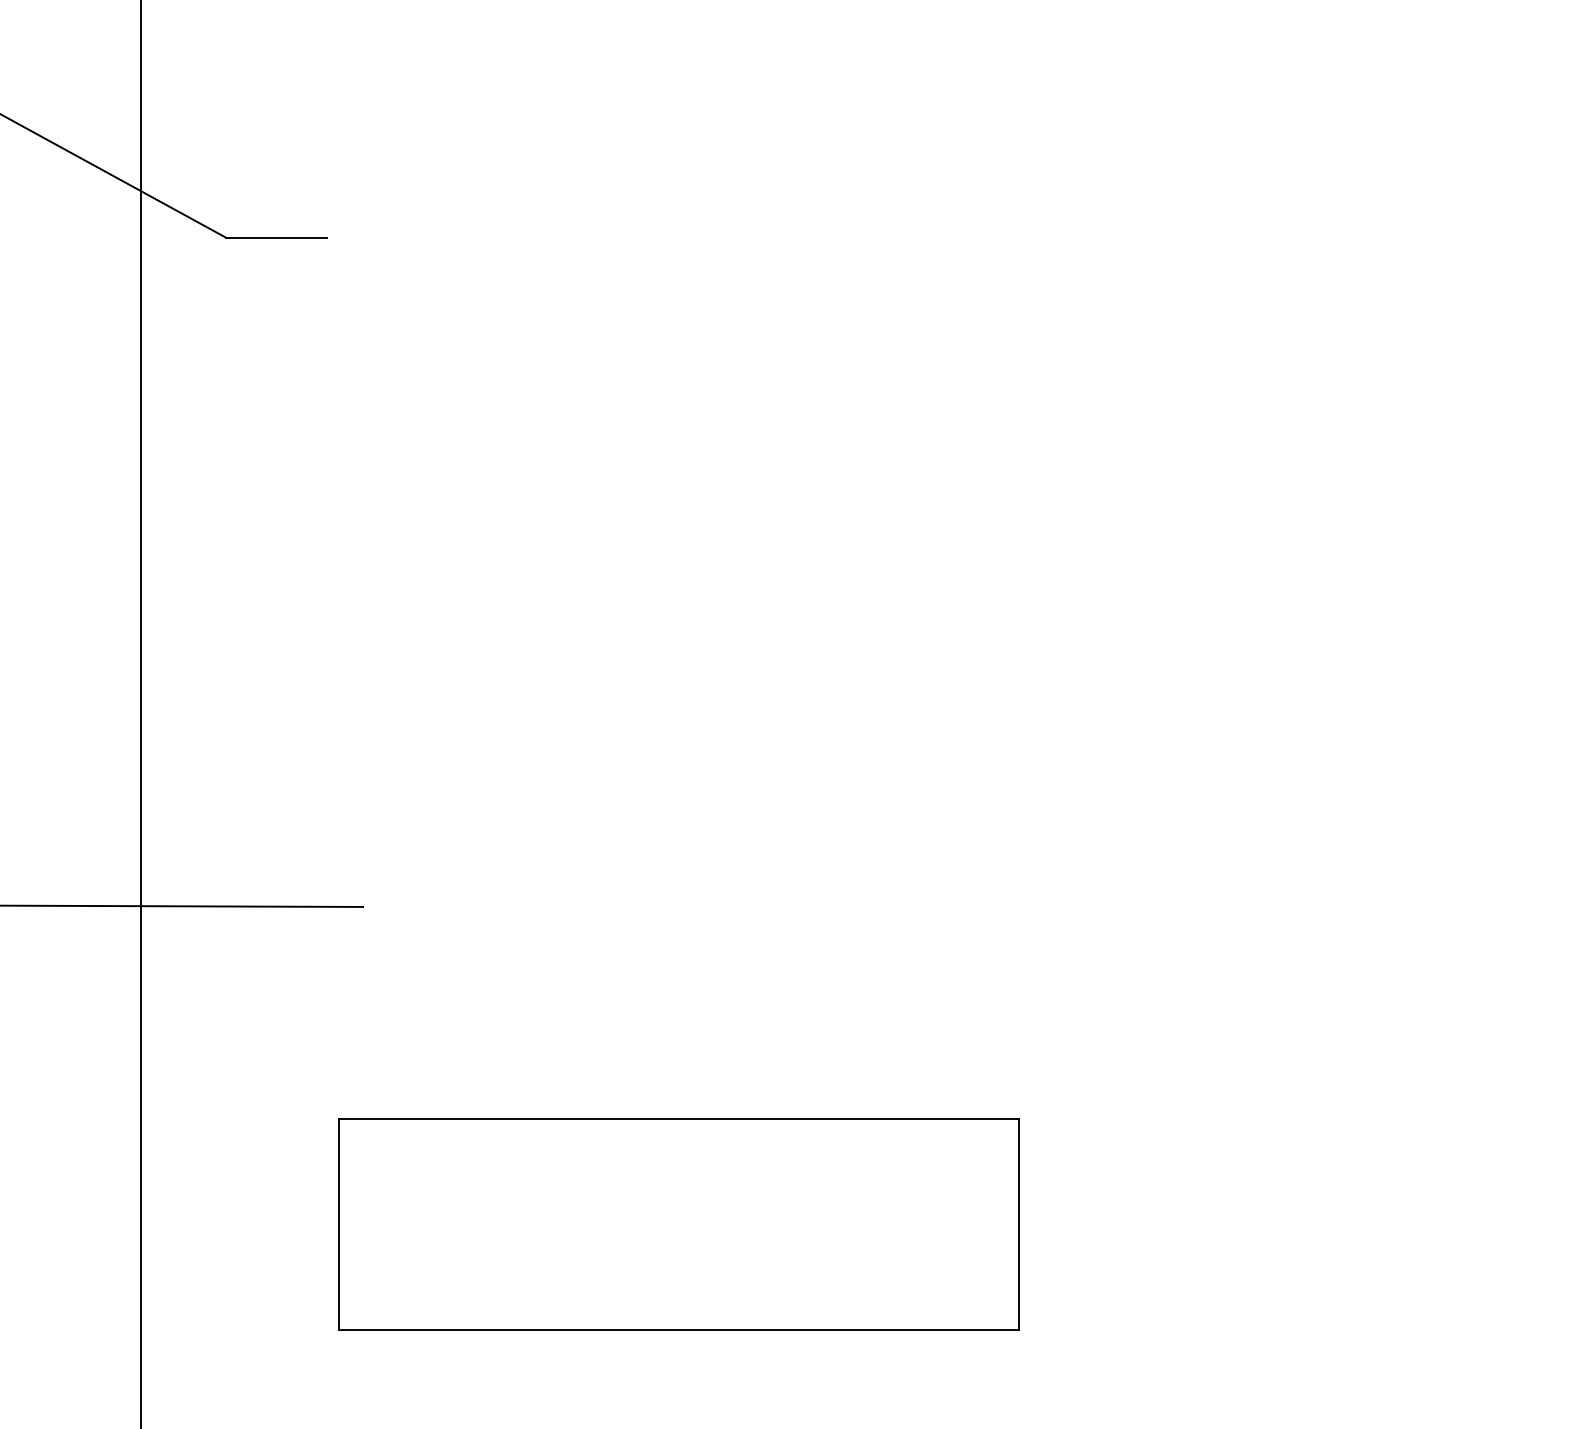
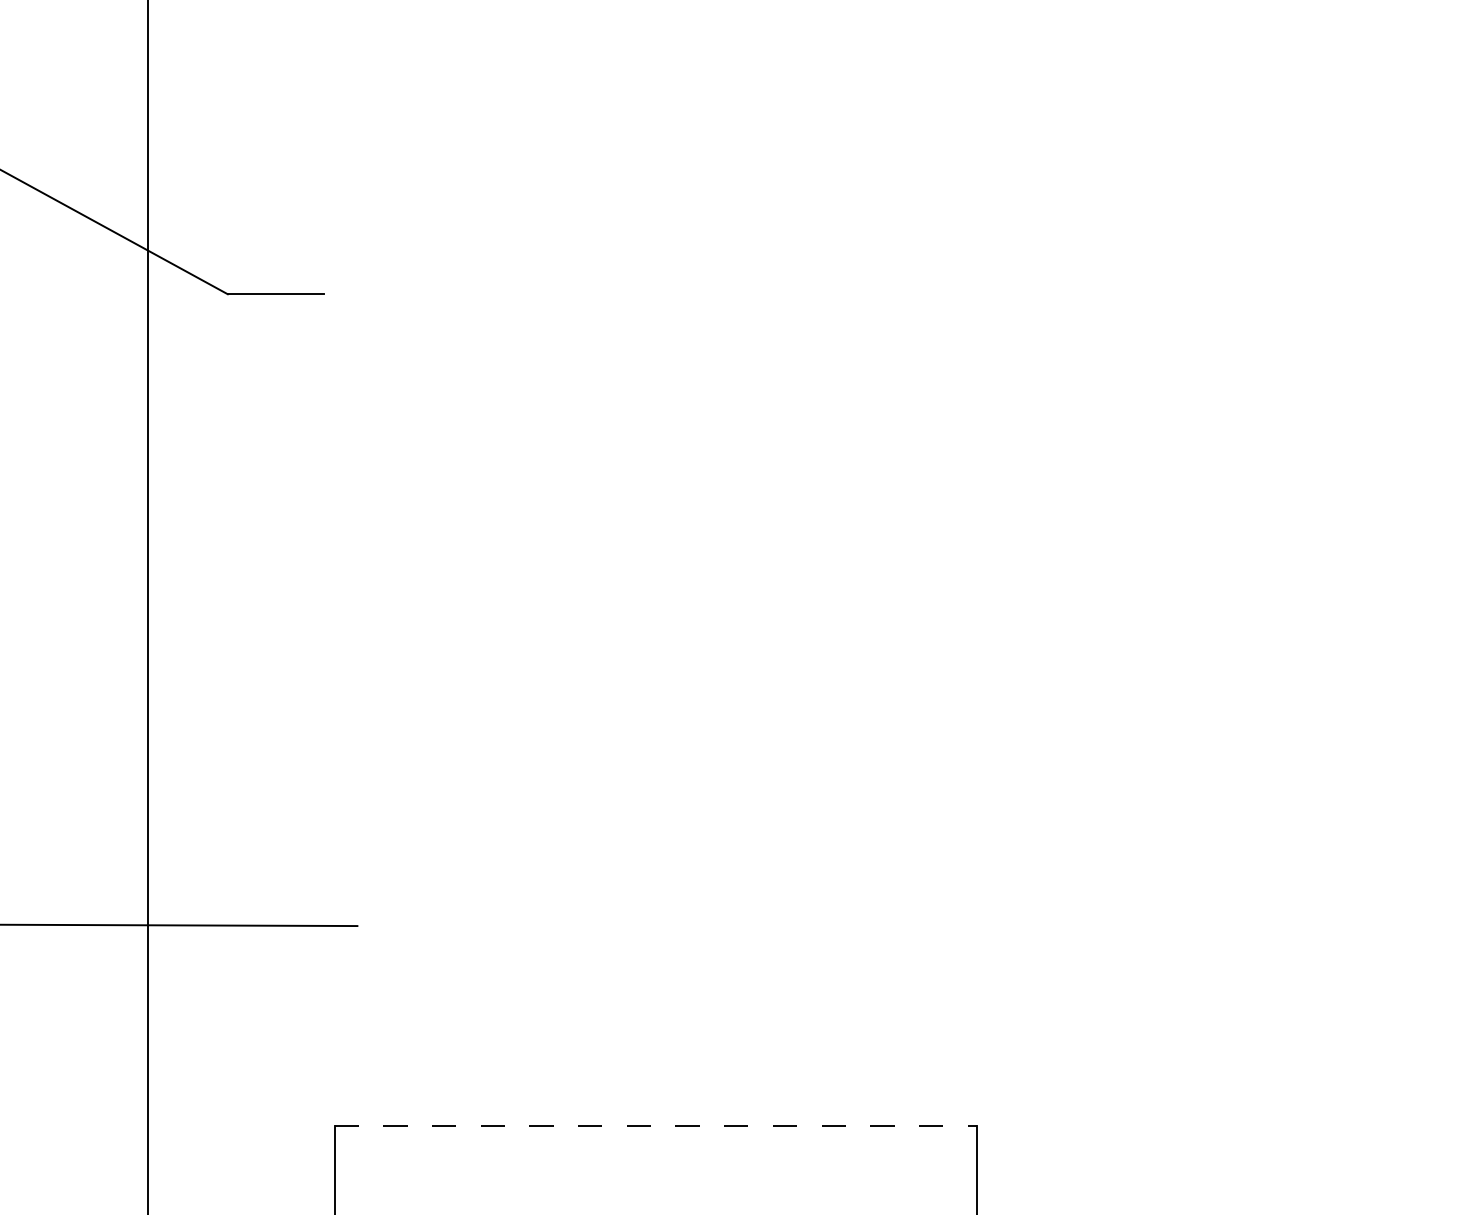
line: (679, 1118) -> (656, 1125), solid -> dashed

